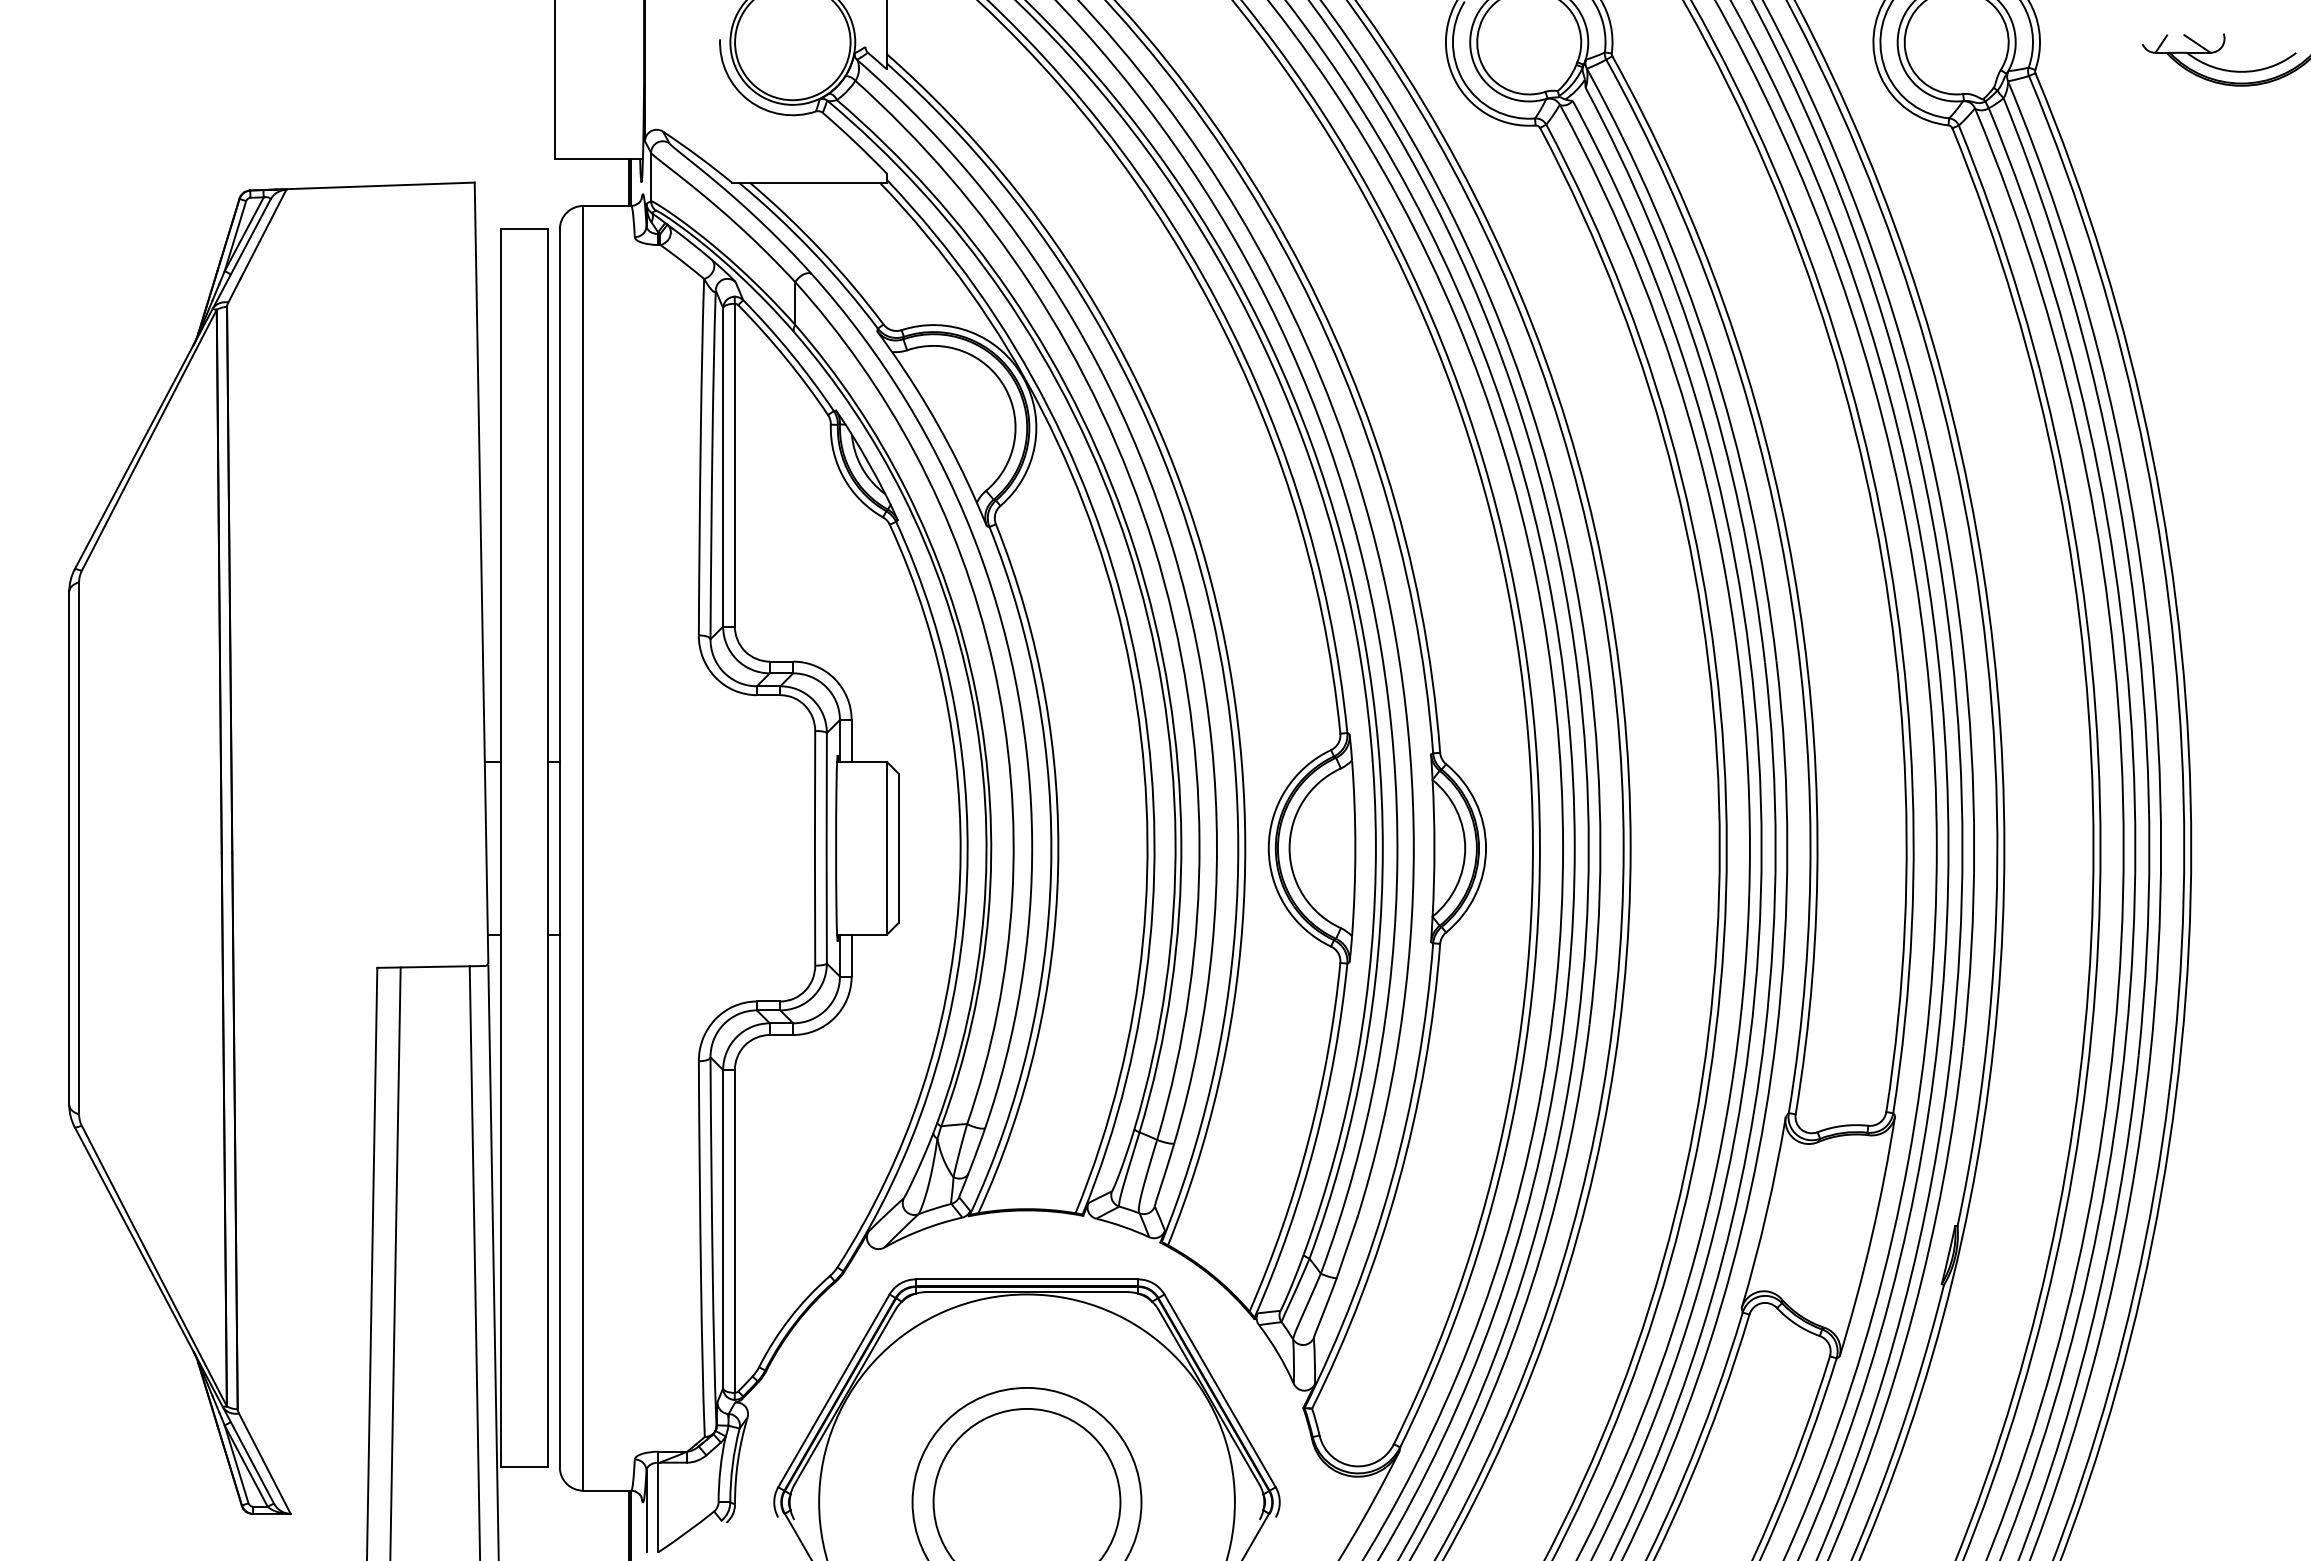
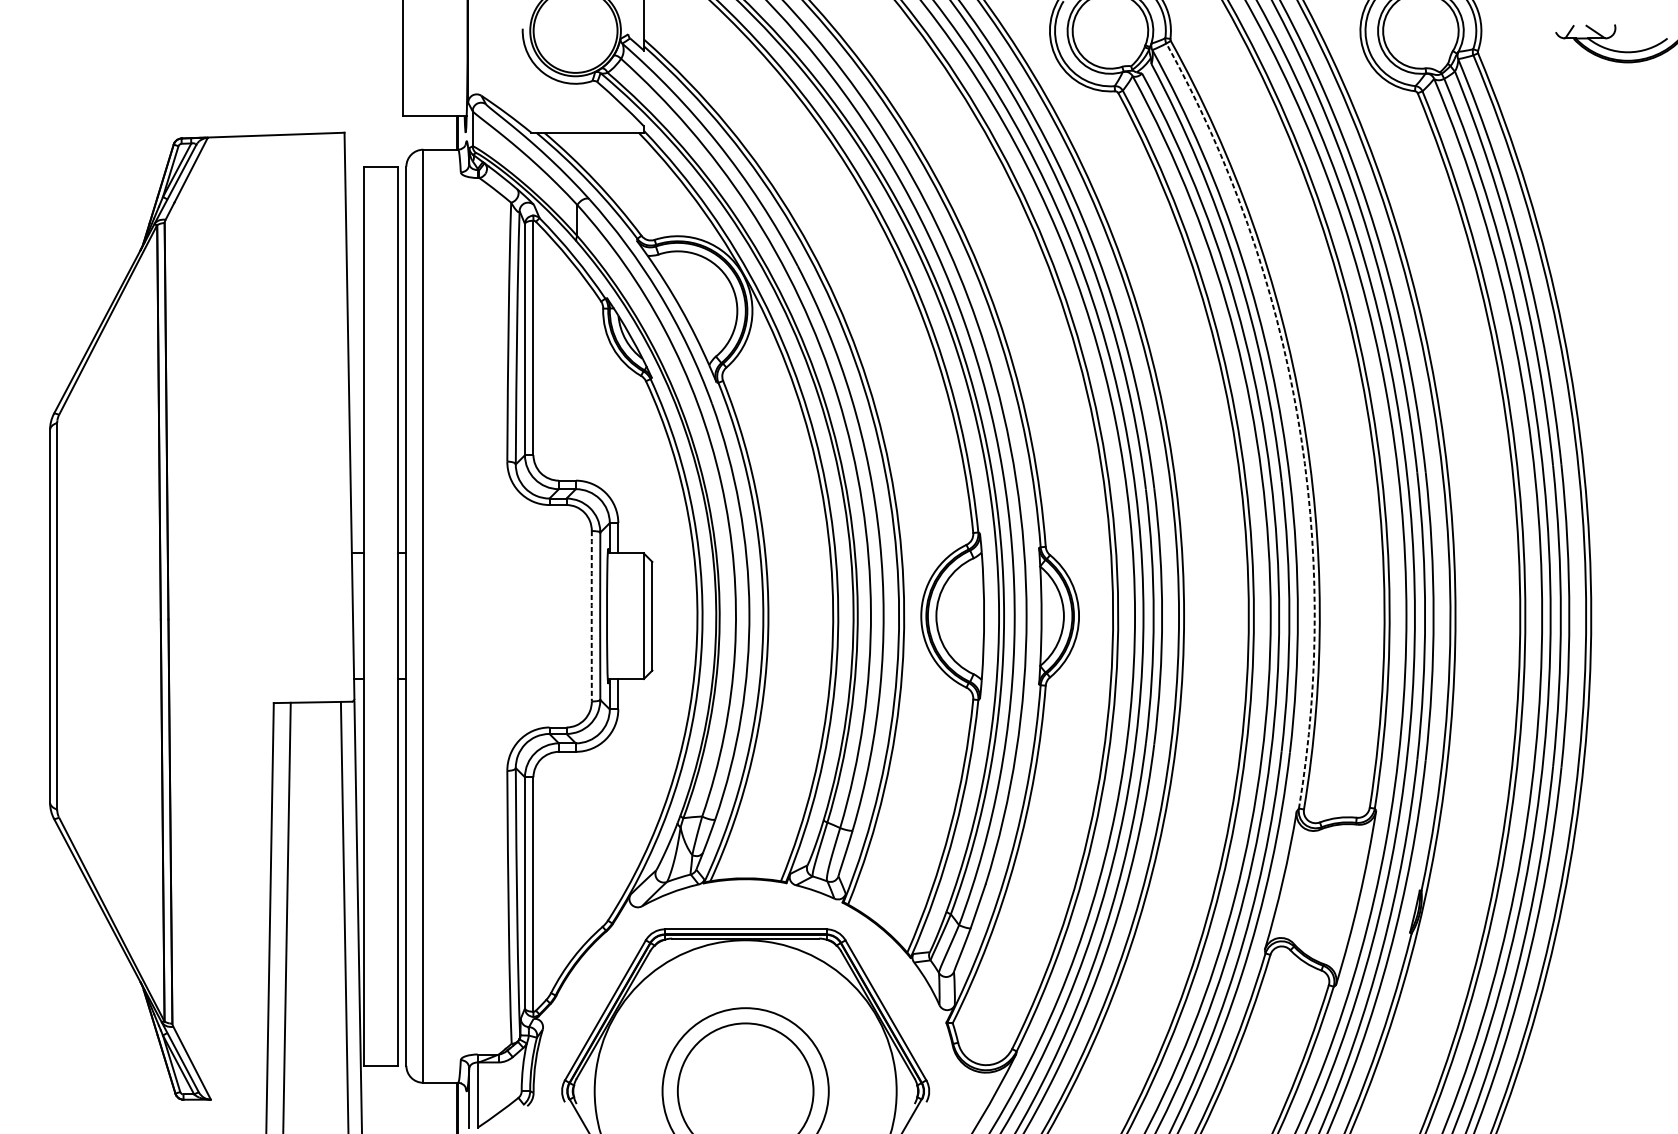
arc: (1786, 570) -> (1297, 414), solid -> dashed
arc: (815, 848) -> (592, 616), solid -> dashed

